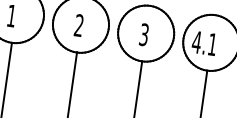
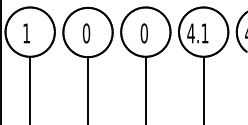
text: (79, 25) -> (86, 33), 2 -> 0
text: (143, 34) -> (143, 33), 3 -> 0

